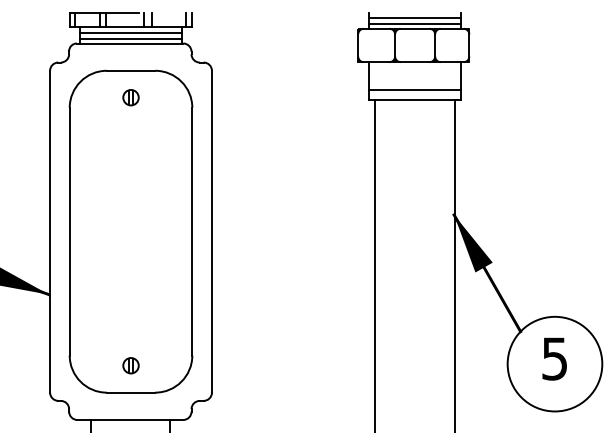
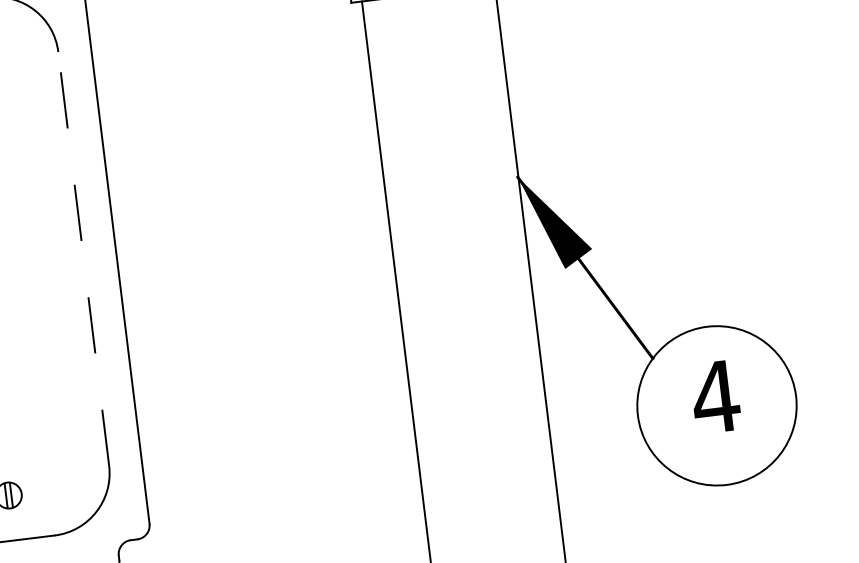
line: (192, 231) -> (83, 258), solid -> dashed
text: (554, 358) -> (715, 396), 5 -> 4

